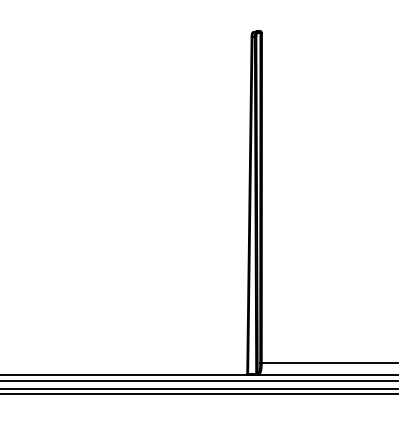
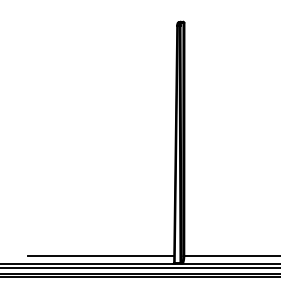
line: (142, 363) -> (100, 255), added

